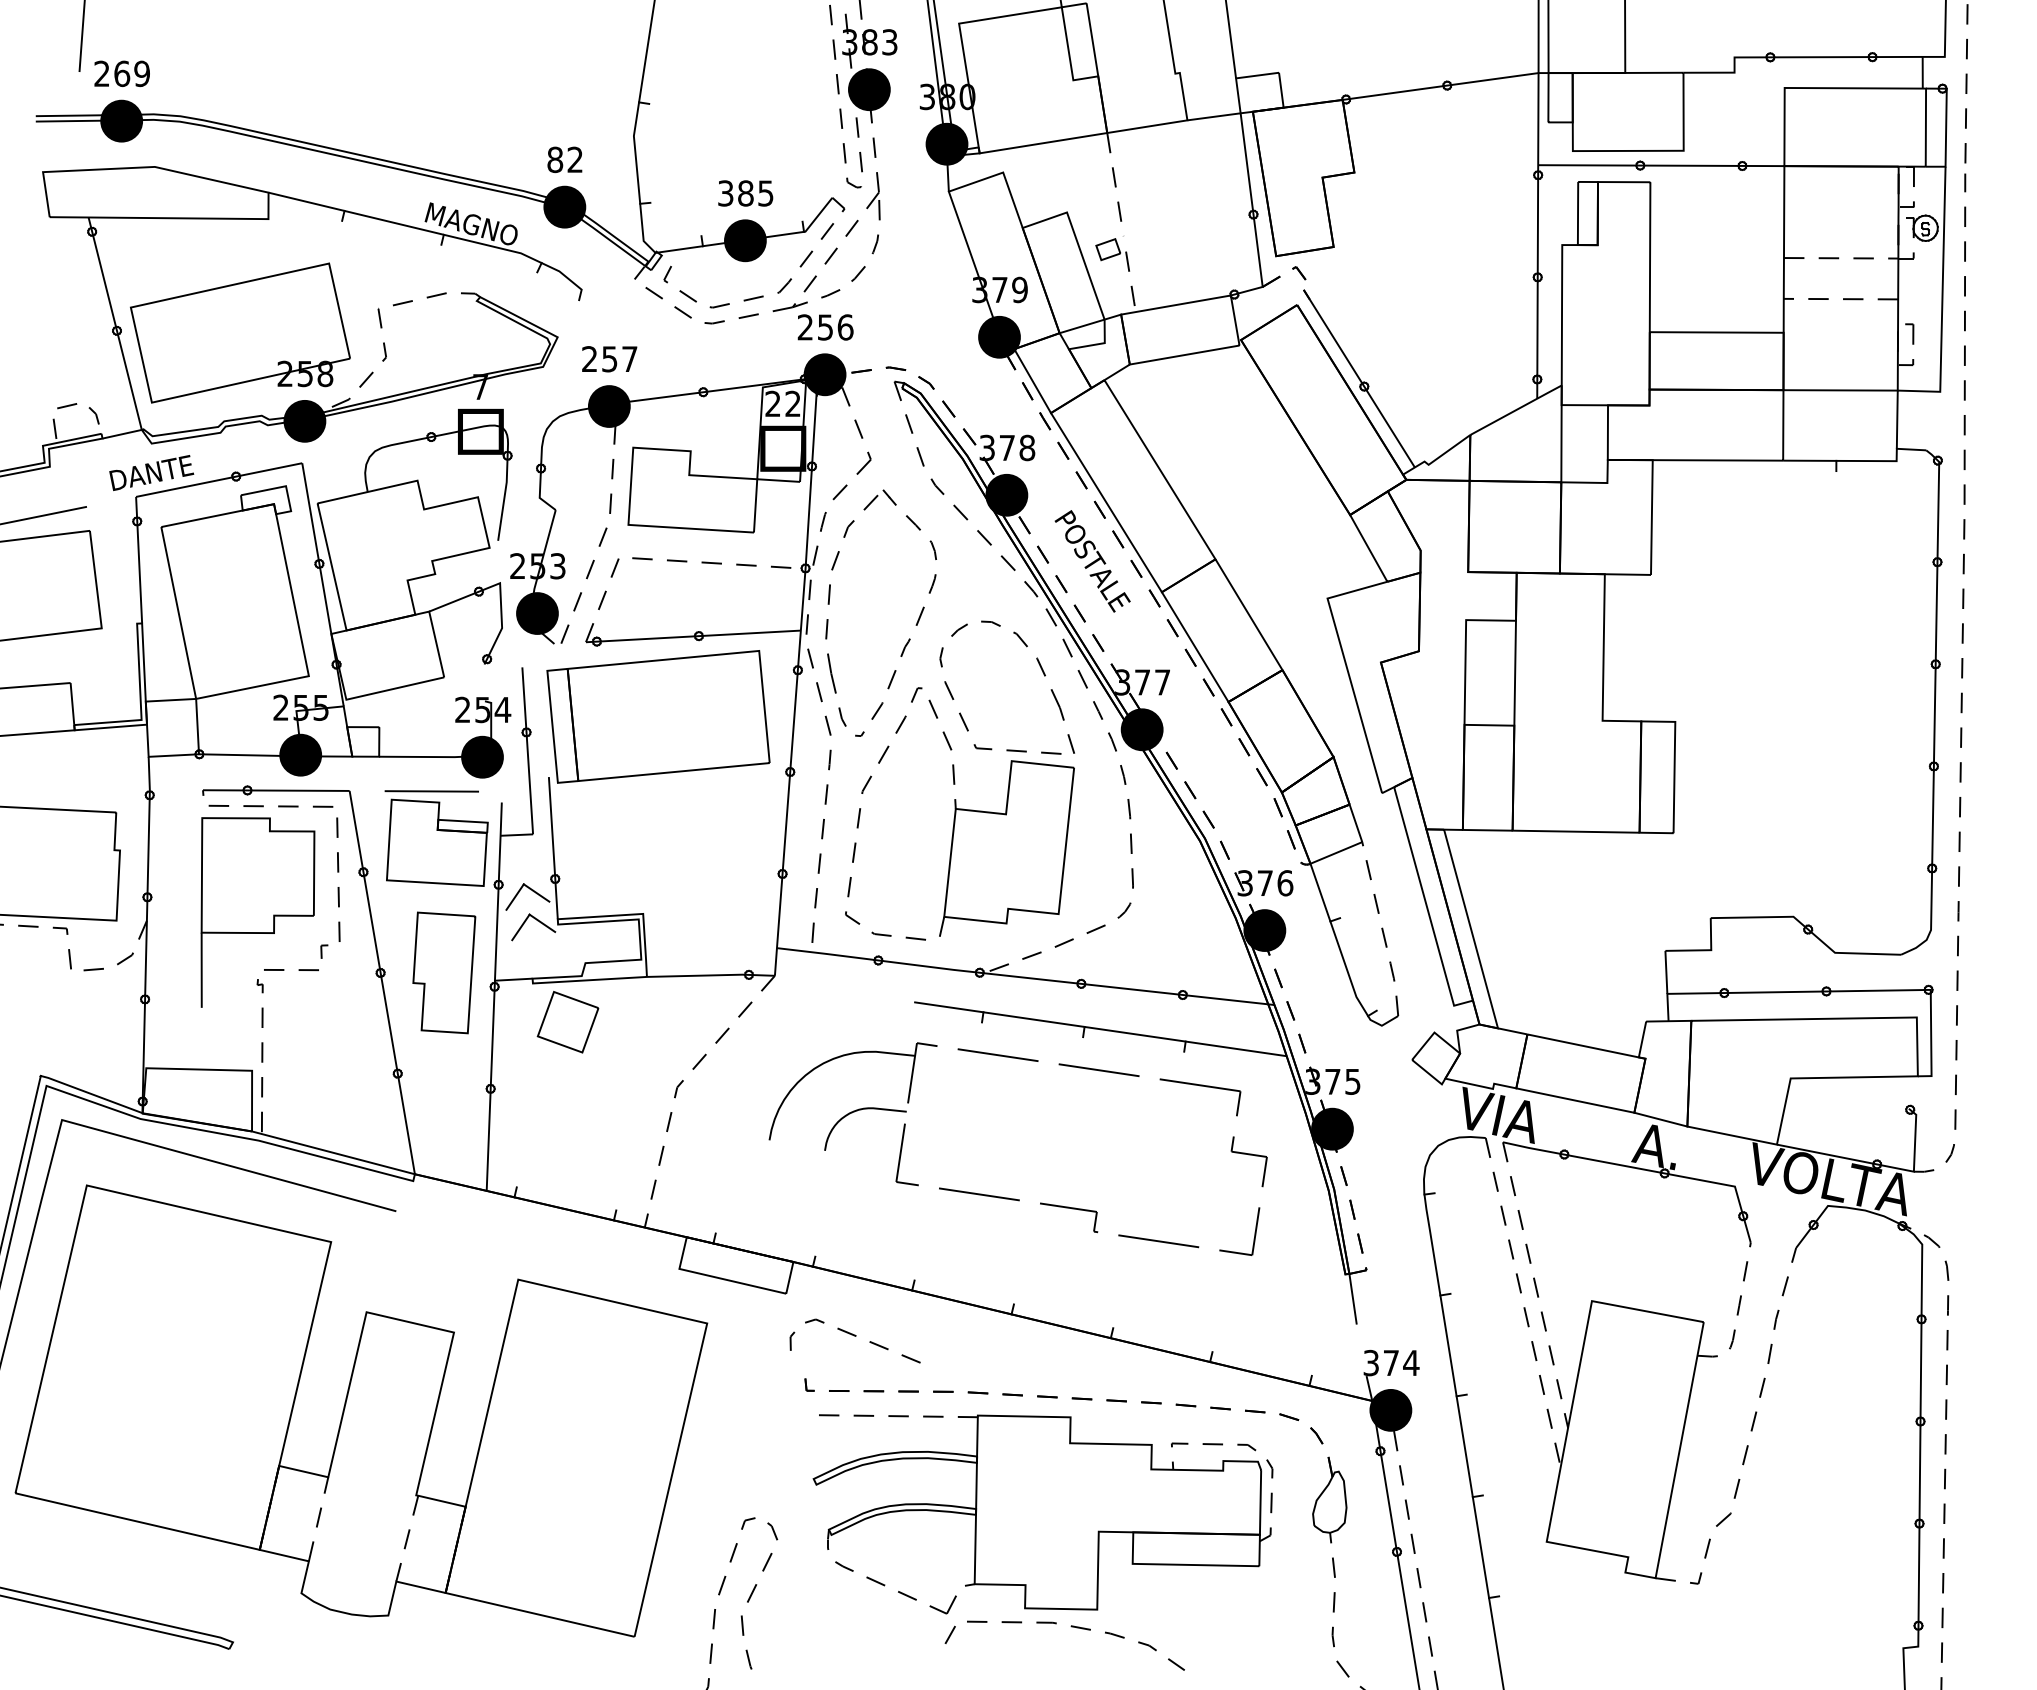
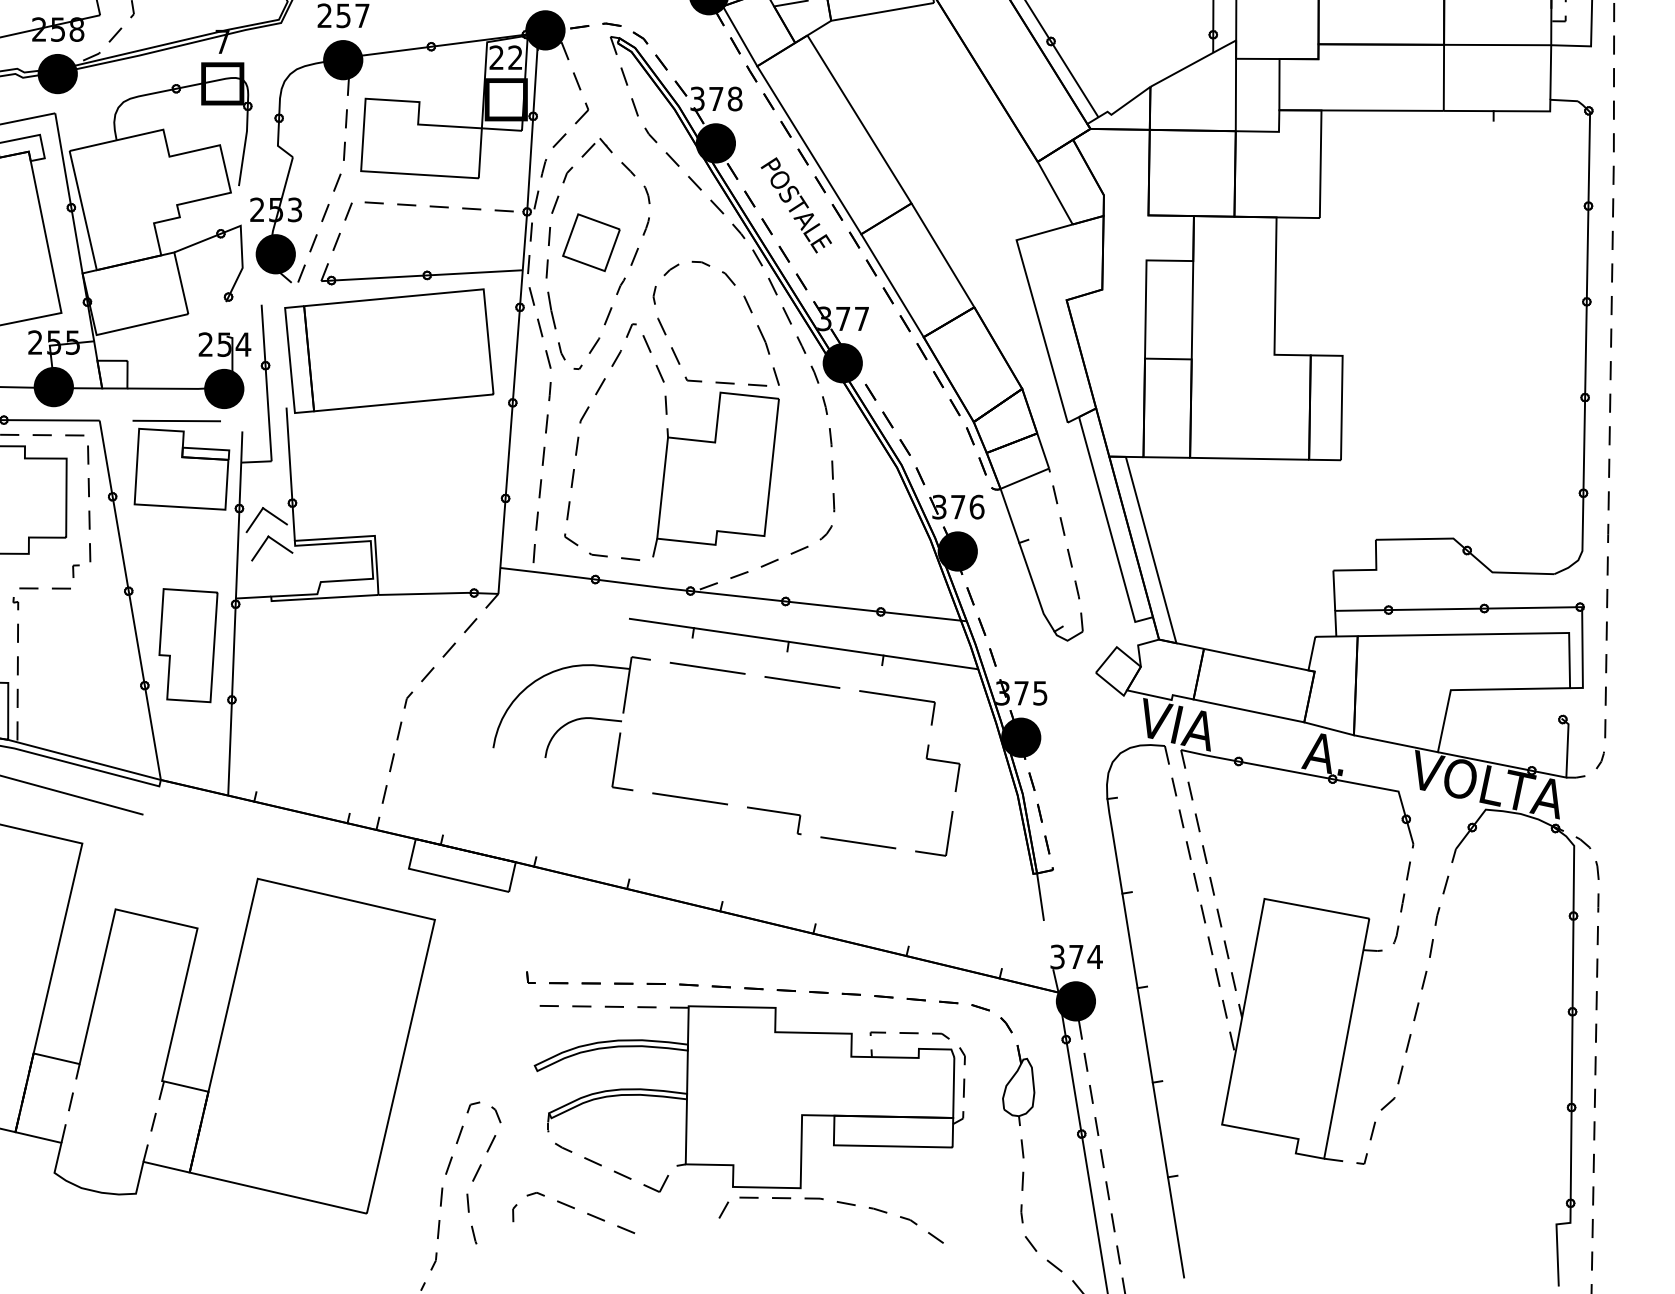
part: (444, 972) -> (188, 645), moved
part: (567, 1022) -> (590, 242), moved
line: (854, 1336) -> (573, 1208), moved
curve: (1071, 1627) -> (837, 1203), moved

